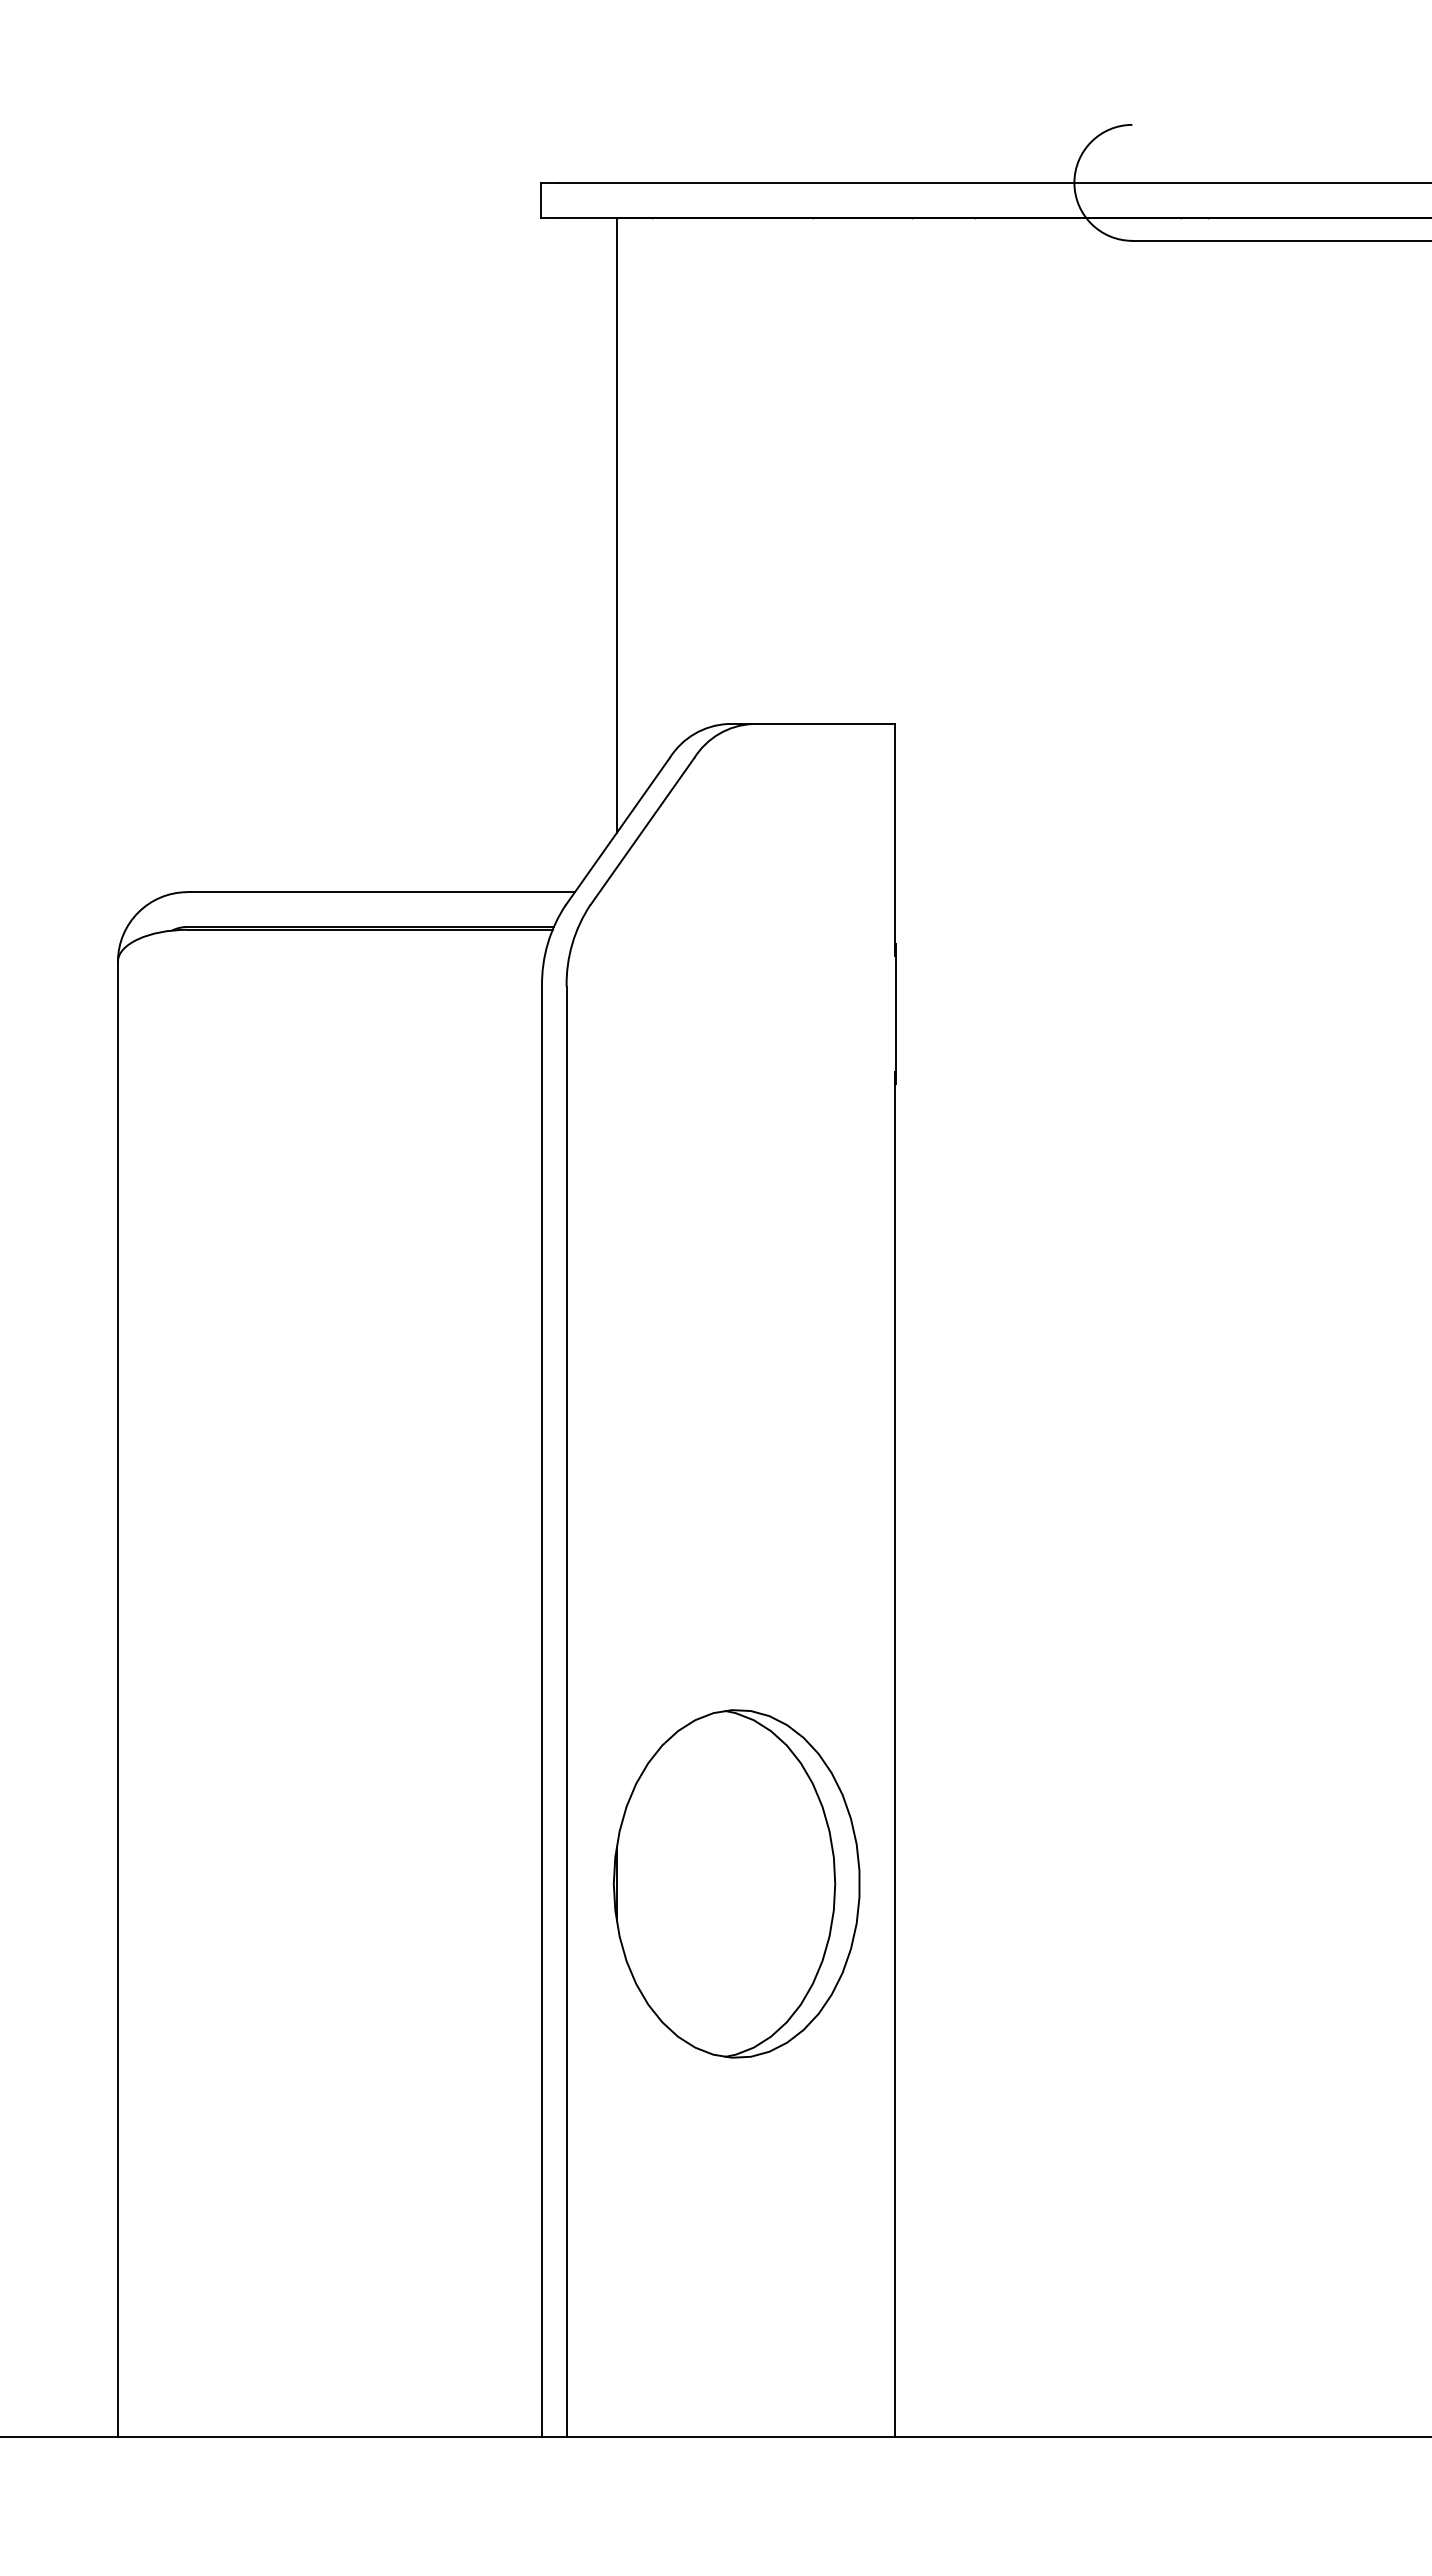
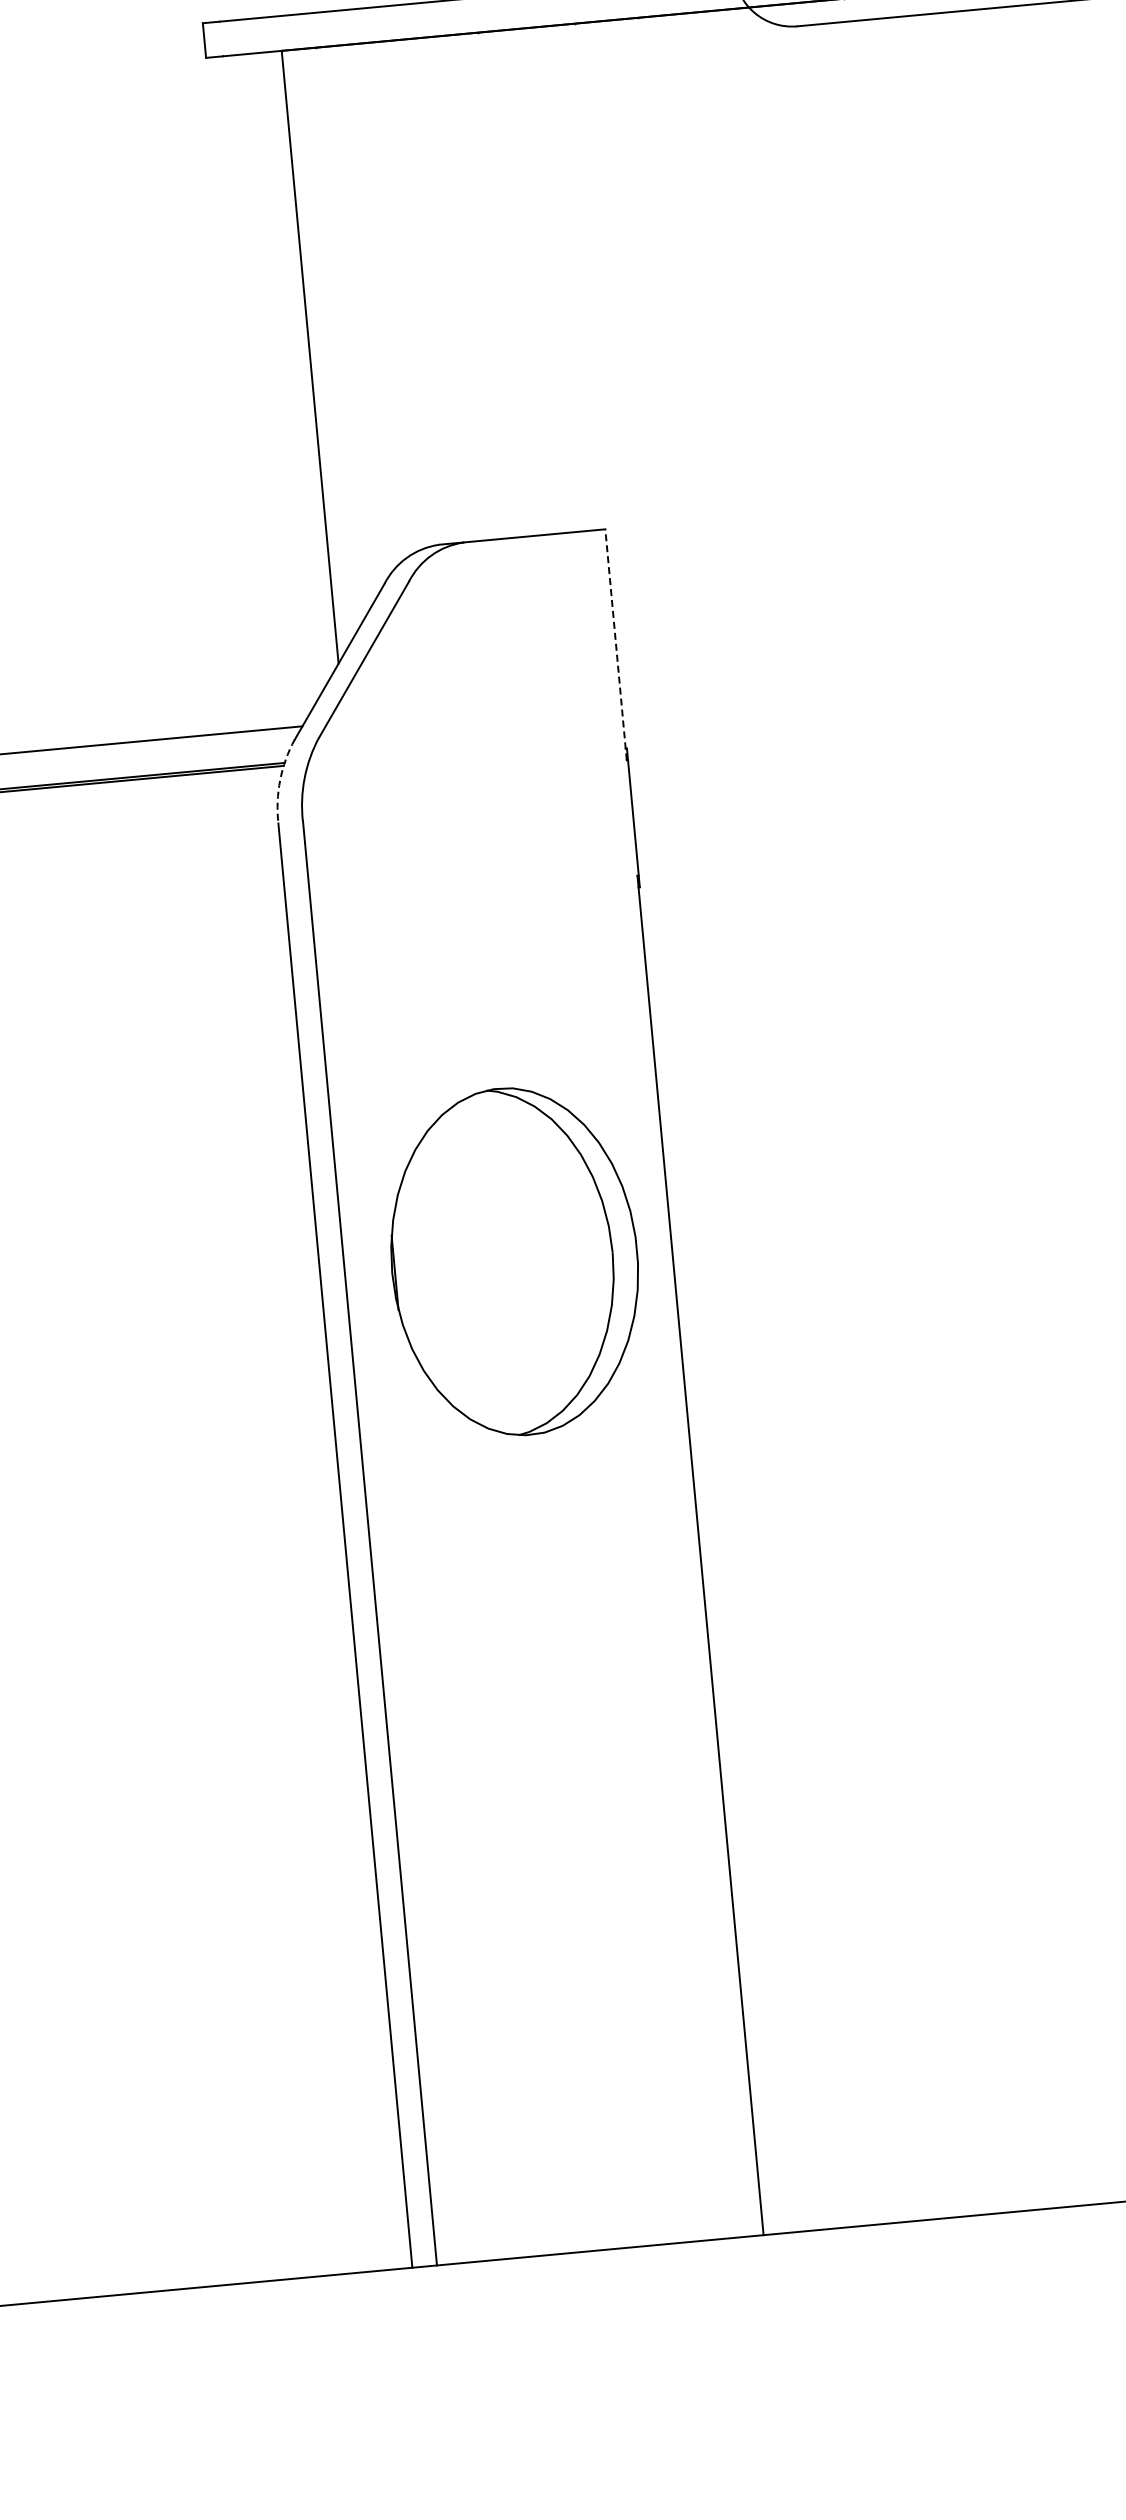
line: (894, 839) -> (615, 644), solid -> dashed
arc: (547, 943) -> (279, 779), solid -> dashed
part: (736, 1883) -> (514, 1261), moved

